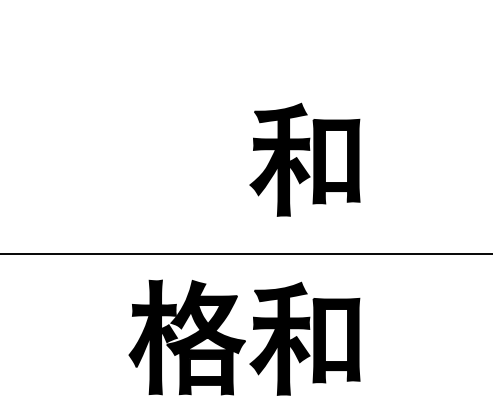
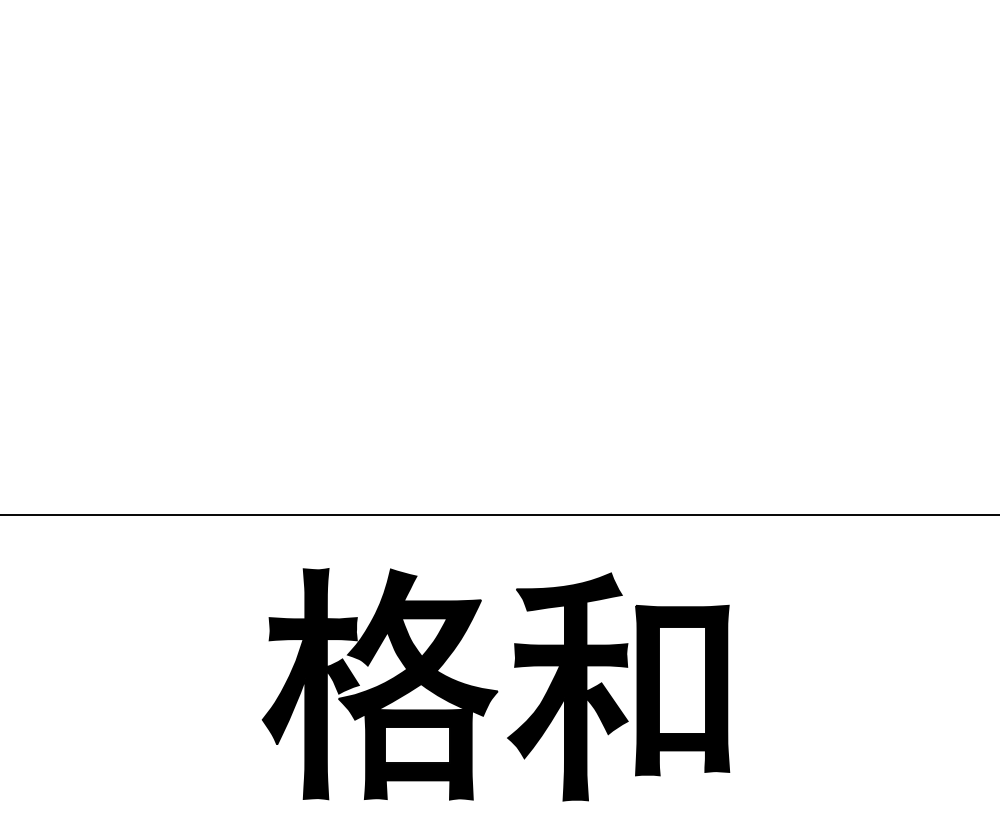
part: (304, 159) -> (617, 323), removed

